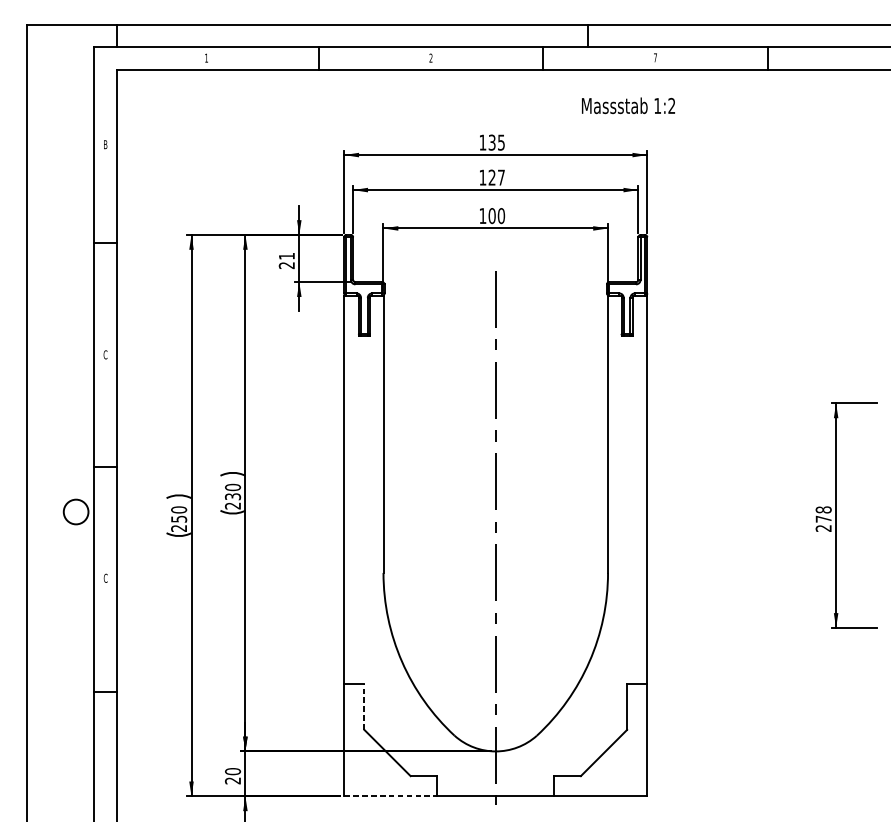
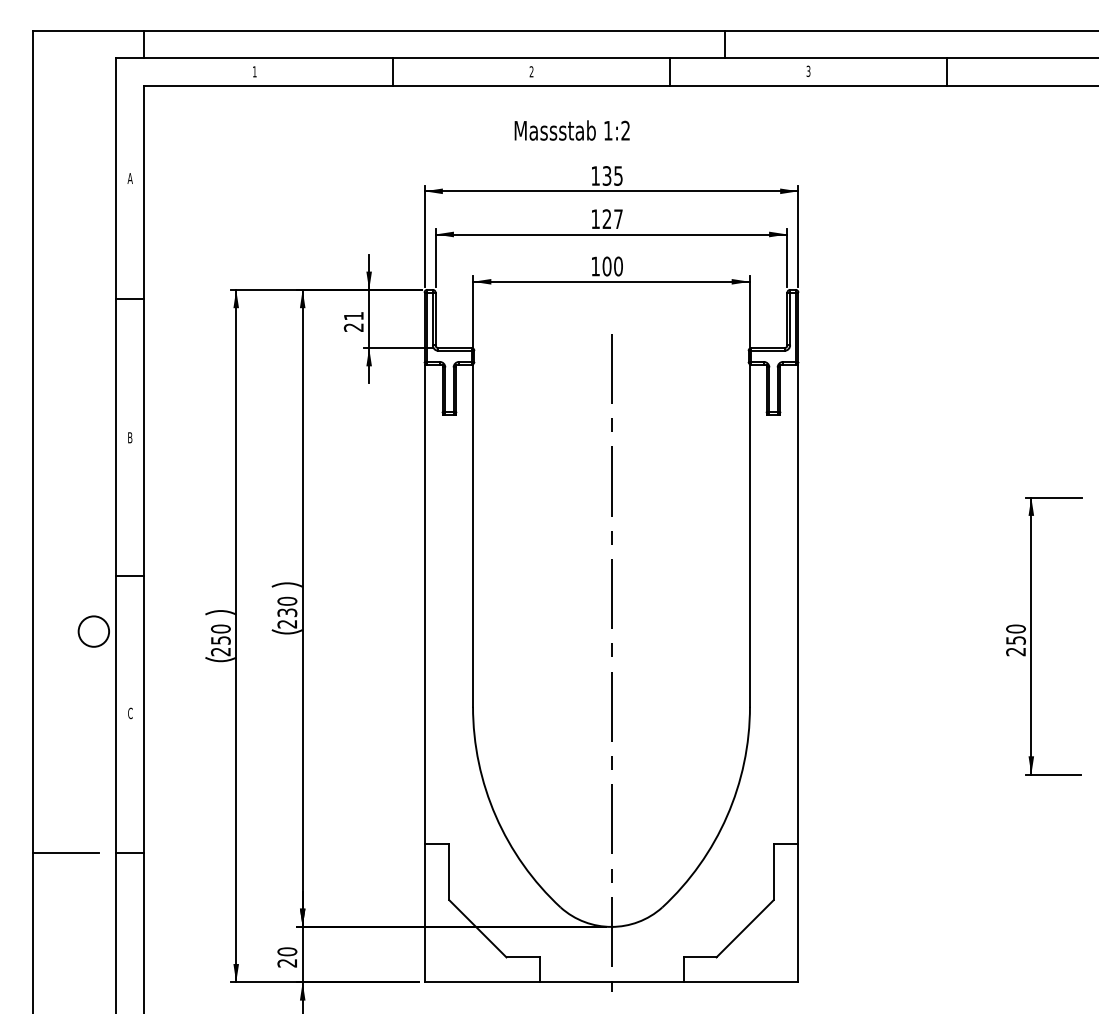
text: (655, 57) -> (808, 70), 7 -> 3
text: (627, 105) -> (571, 130), moved
text: (105, 144) -> (129, 178), B -> A
text: (105, 354) -> (129, 437), C -> B
text: (823, 514) -> (1015, 634), 278 -> 250
line: (53, 691) -> (65, 853), added
line: (364, 706) -> (449, 871), dashed -> solid
line: (391, 796) -> (482, 982), dashed -> solid

